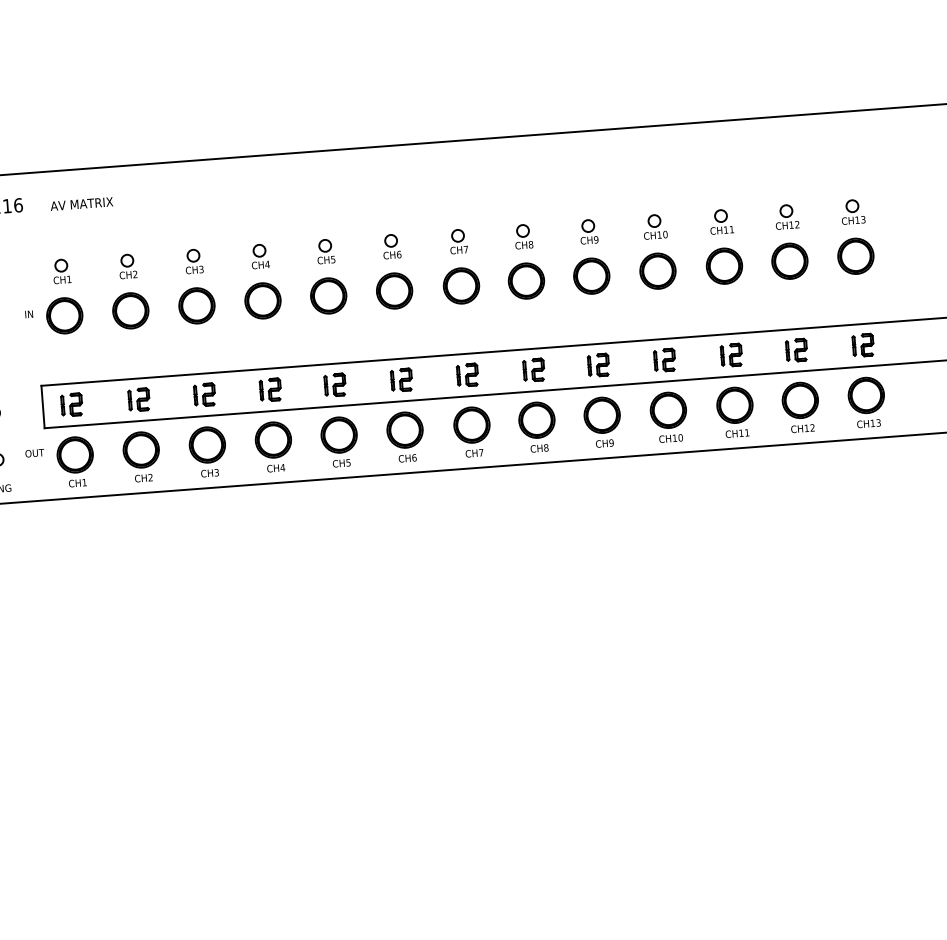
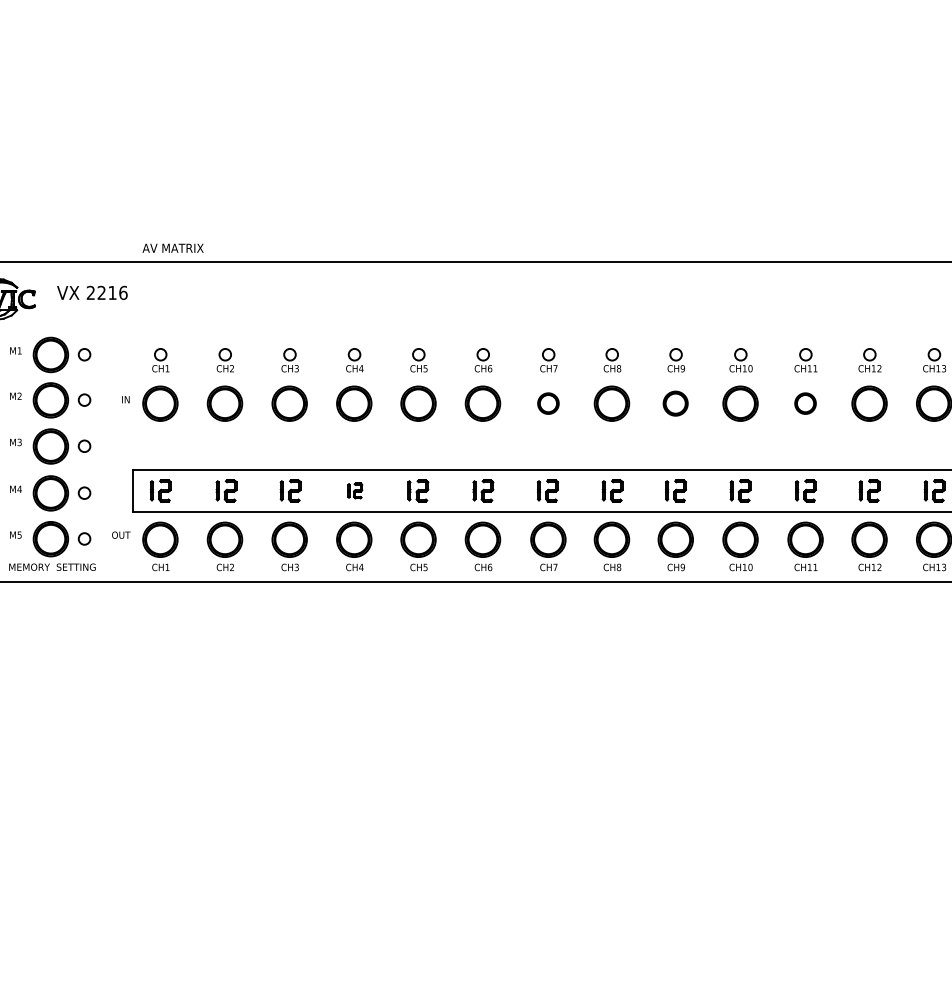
text: (81, 203) -> (172, 247), moved
part: (724, 265) -> (805, 403), size x0.6
part: (591, 275) -> (675, 403), size x0.7
part: (461, 285) -> (548, 403), size x0.6
part: (270, 389) -> (355, 490), size x0.7

